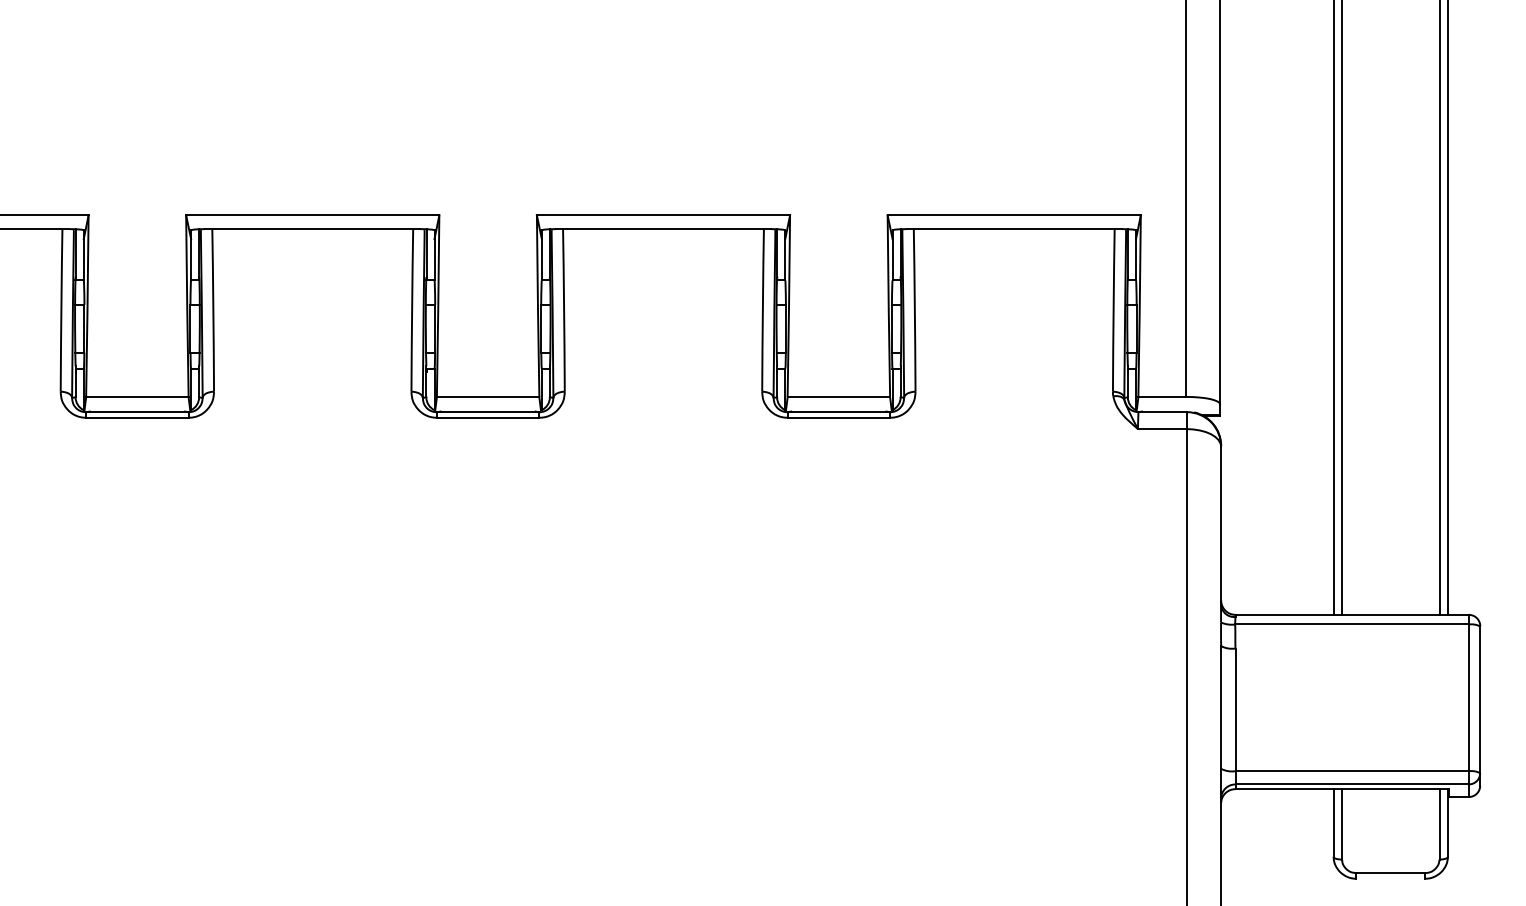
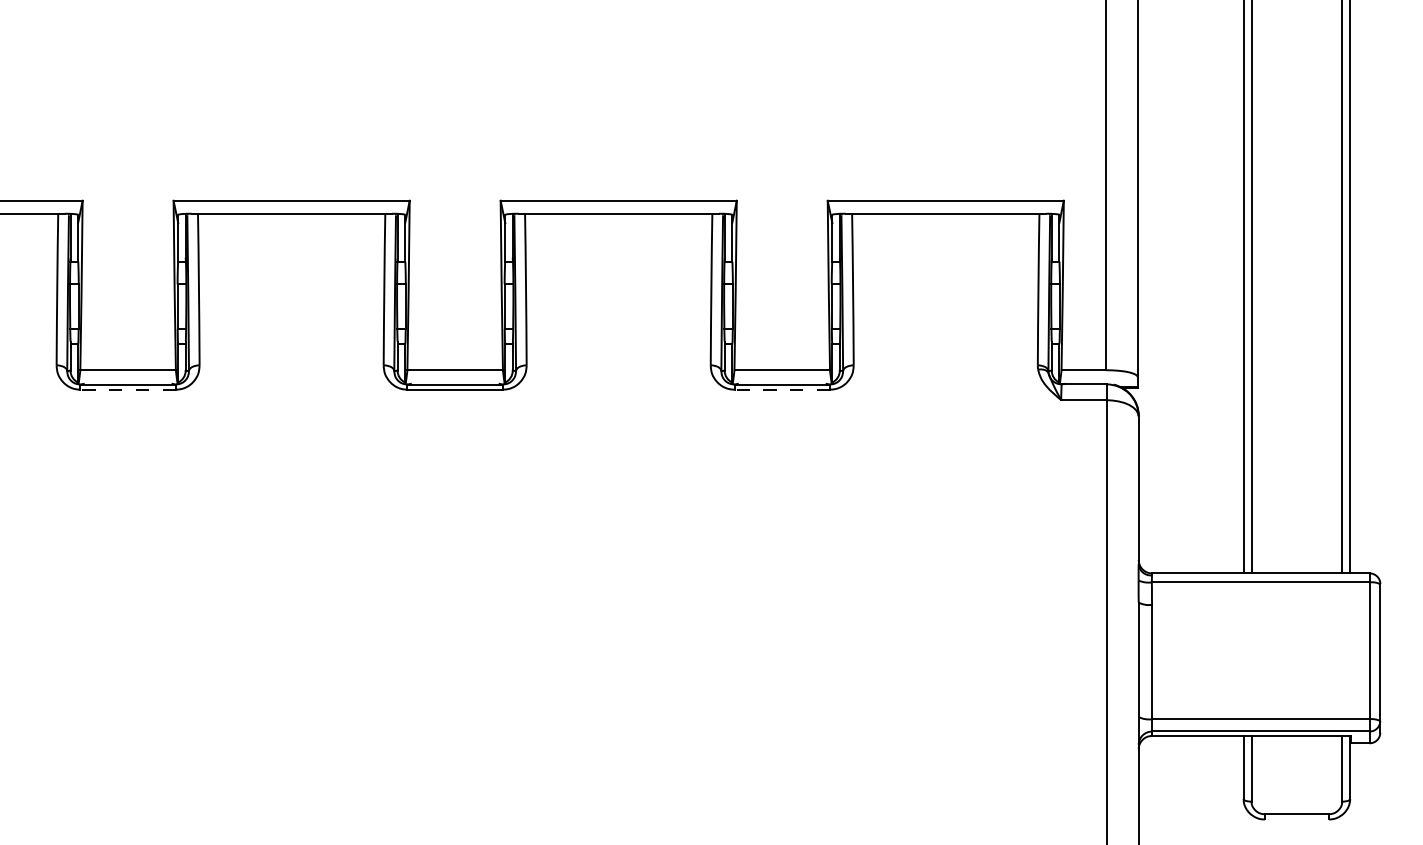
line: (137, 417) -> (128, 389), solid -> dashed
line: (839, 417) -> (782, 389), solid -> dashed

